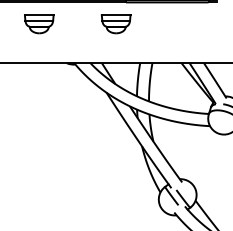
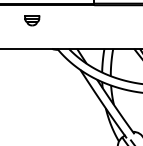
part: (39, 24) -> (32, 21), size x0.7
part: (116, 24) -> (87, 21), removed

